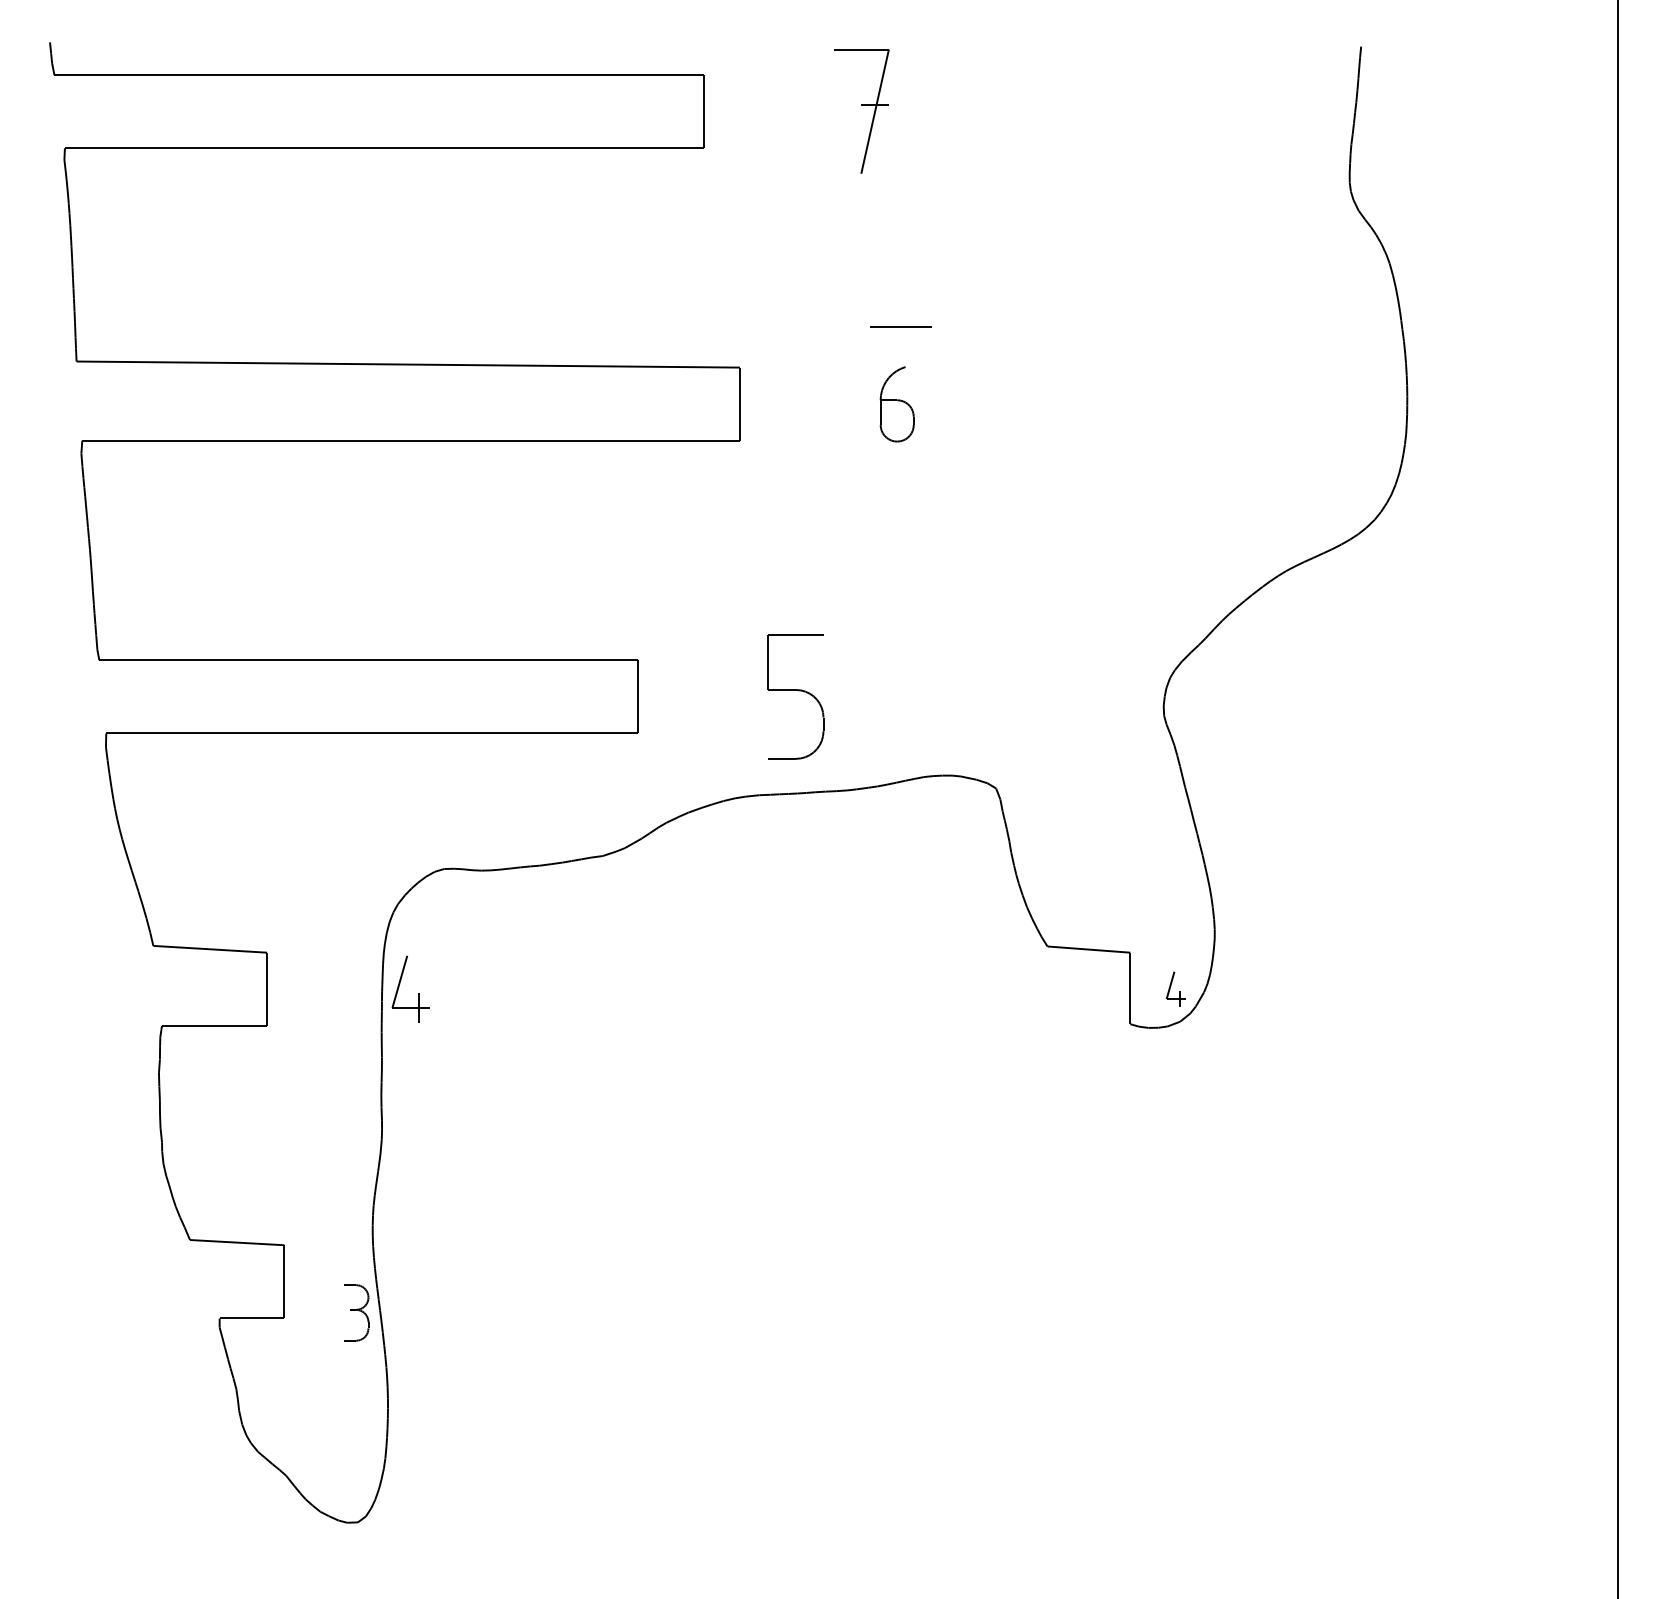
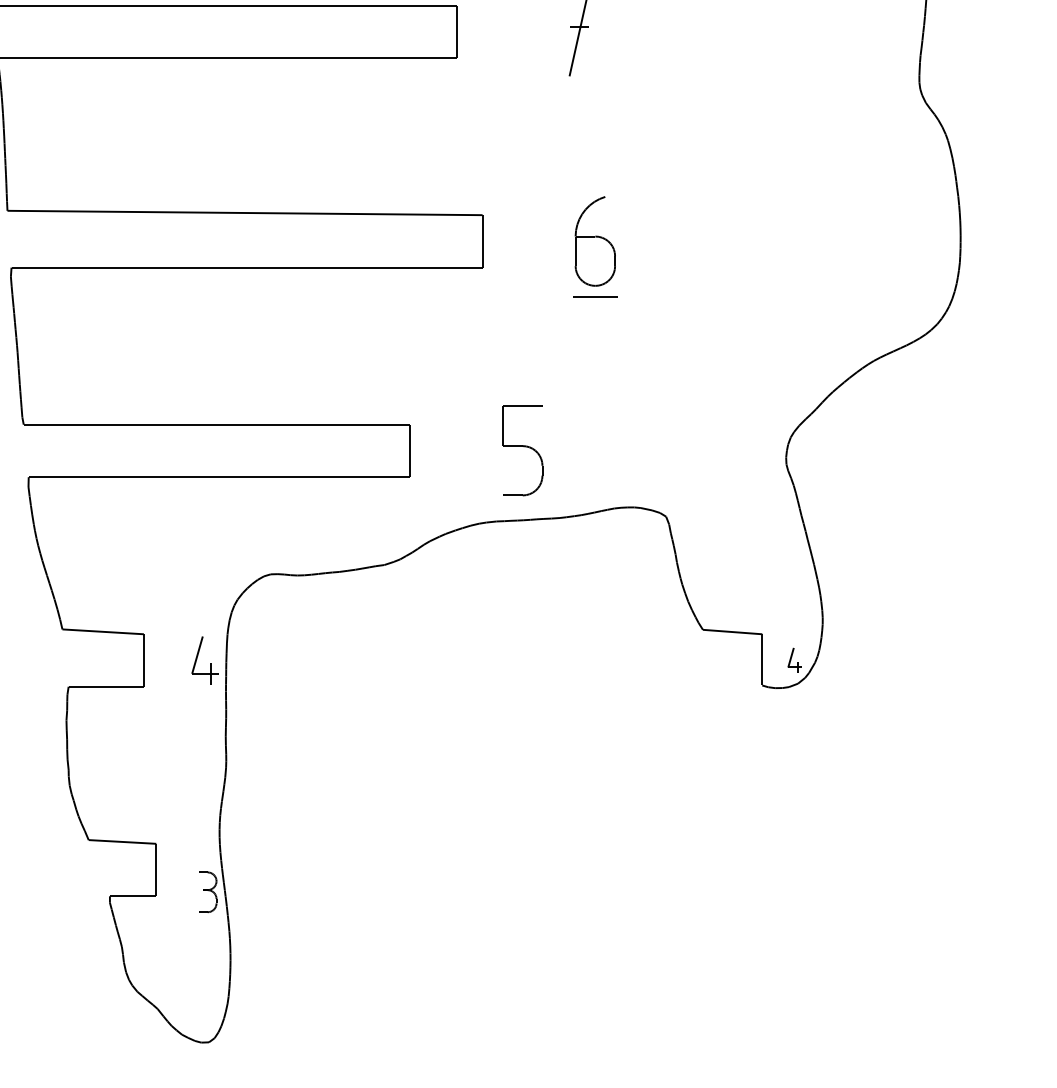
line: (900, 326) -> (594, 296), moved
part: (896, 404) -> (594, 241), size x1.67
part: (418, 993) -> (210, 663), moved

